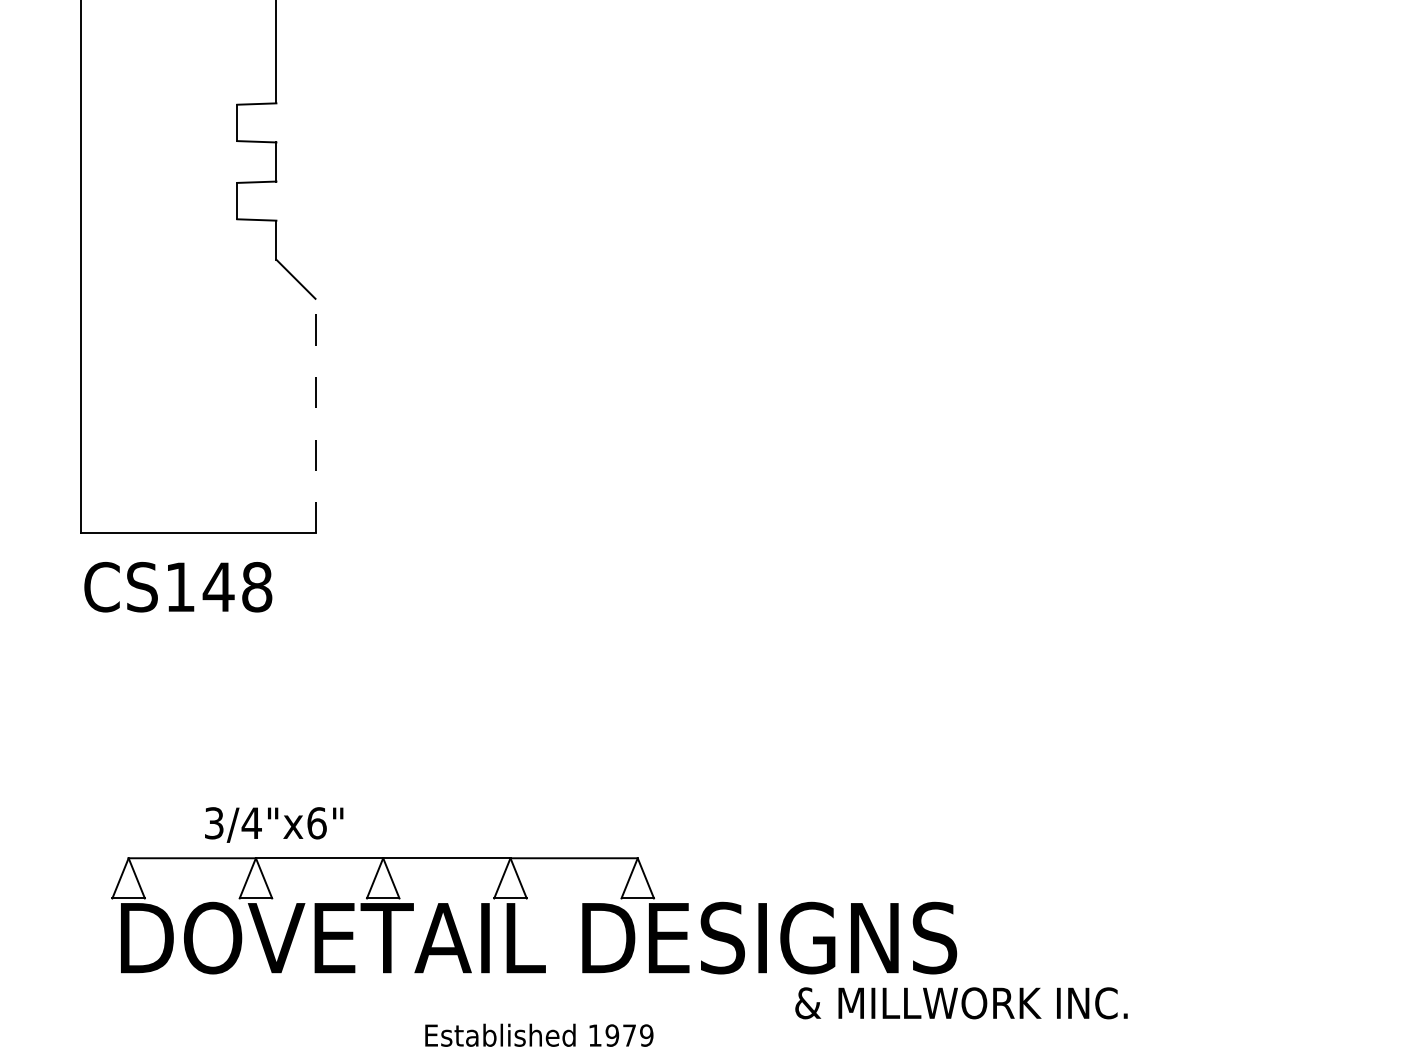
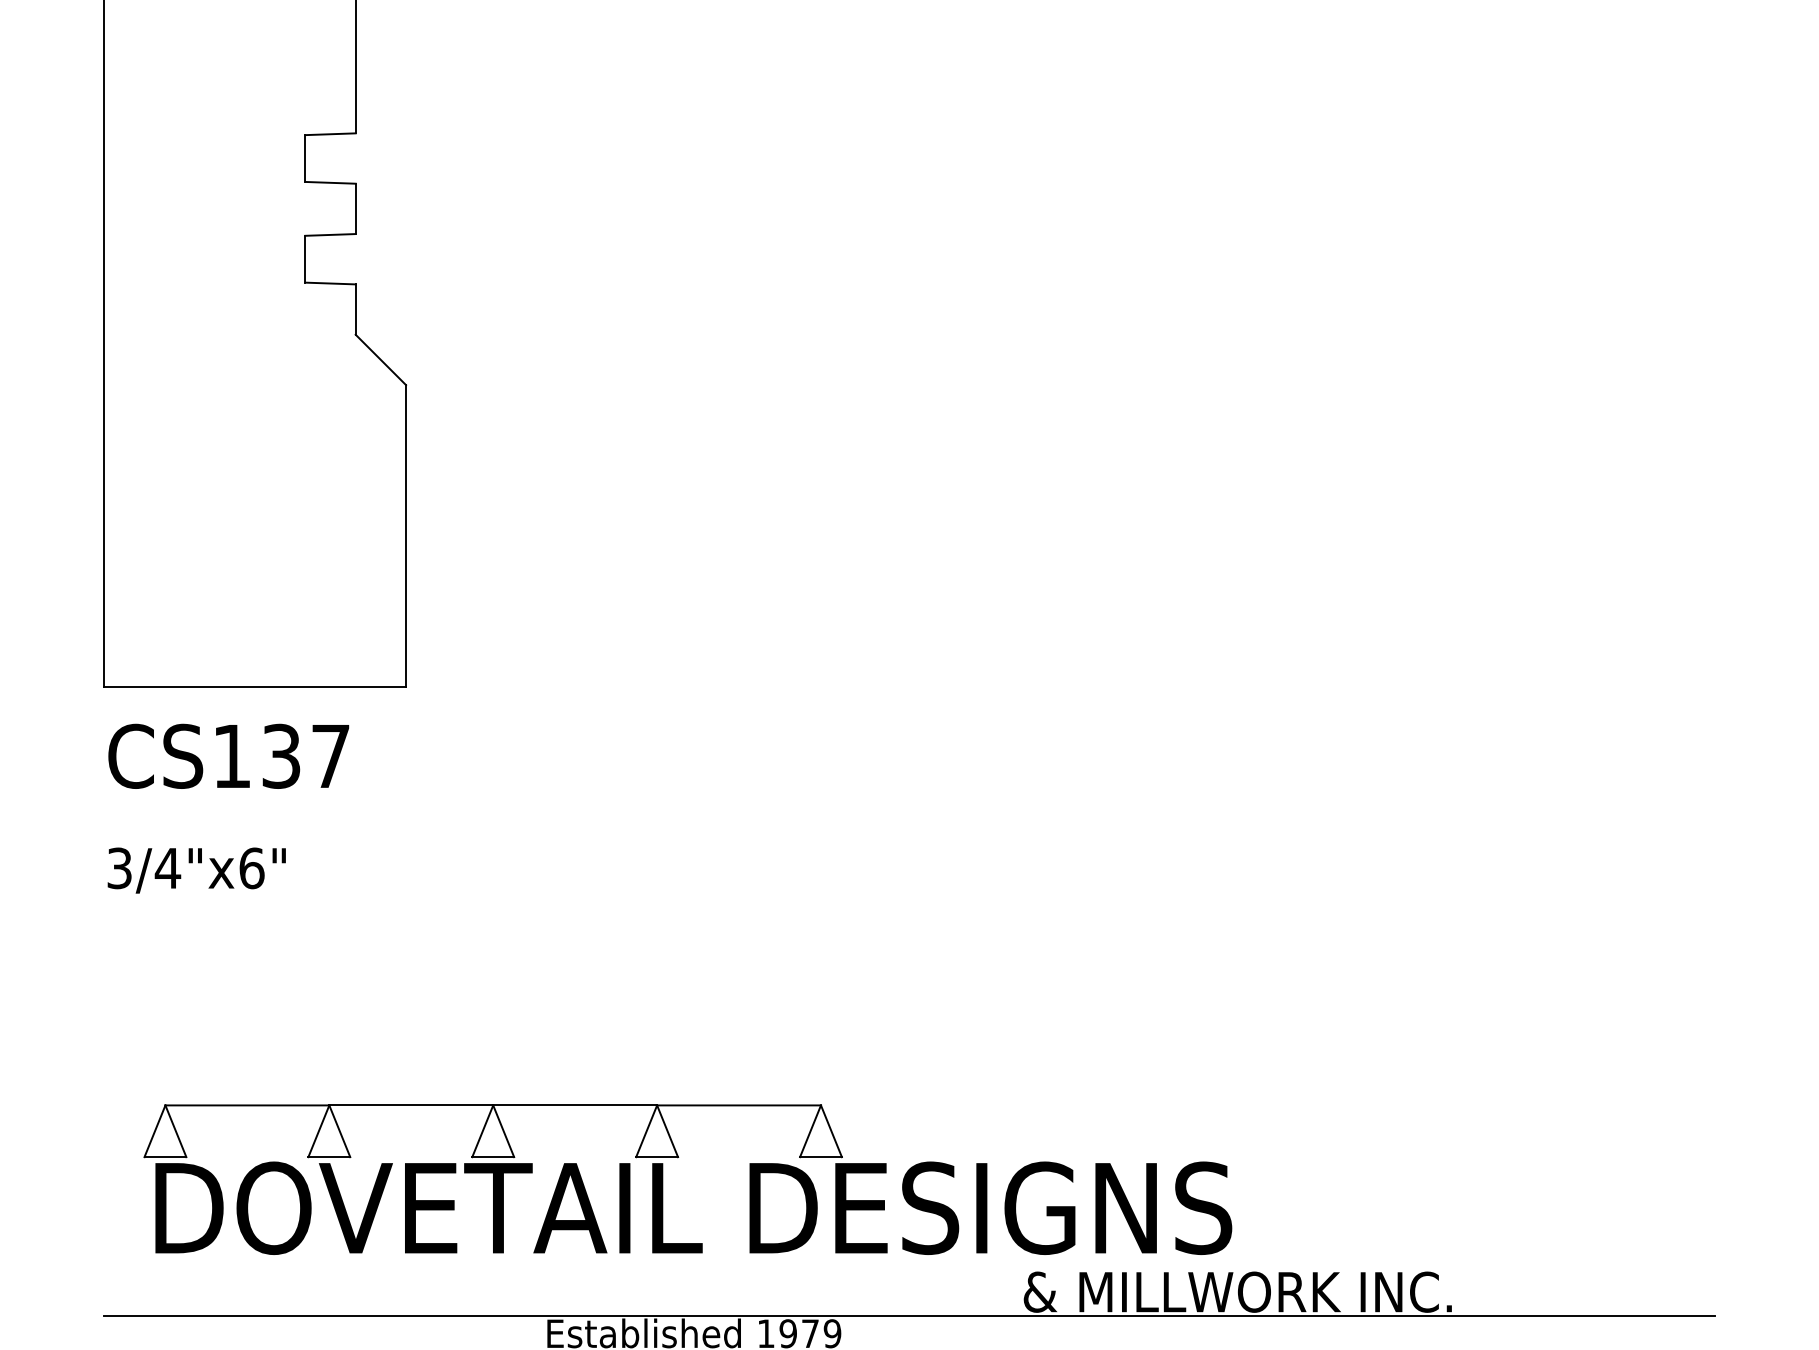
line: (315, 415) -> (406, 535), dashed -> solid
text: (237, 586) -> (305, 755), CS148 -> CS137
text: (273, 824) -> (196, 870), moved
line: (706, 1022) -> (909, 1316), added

